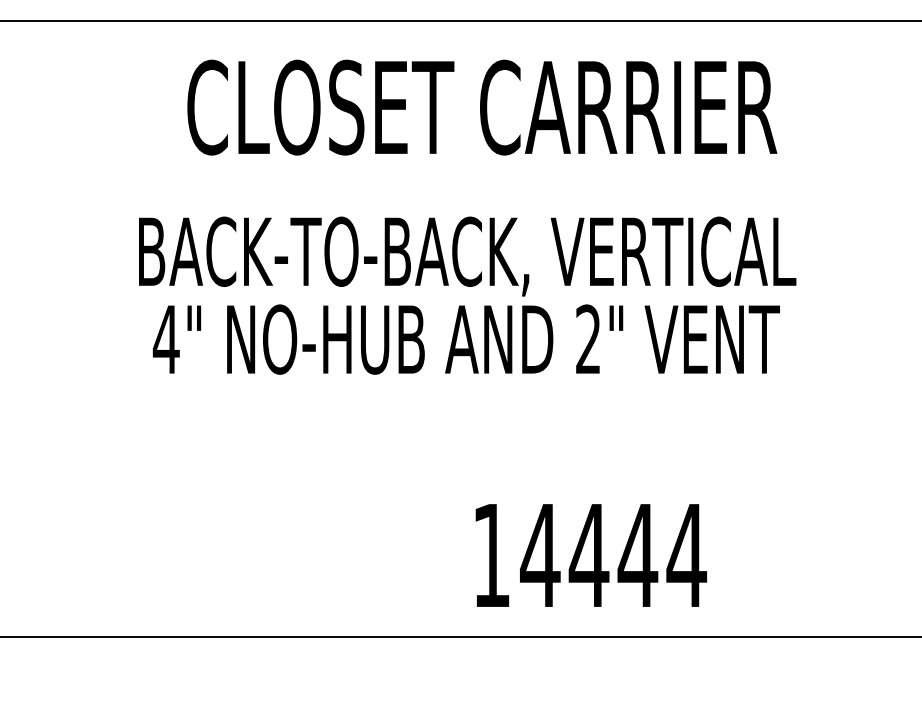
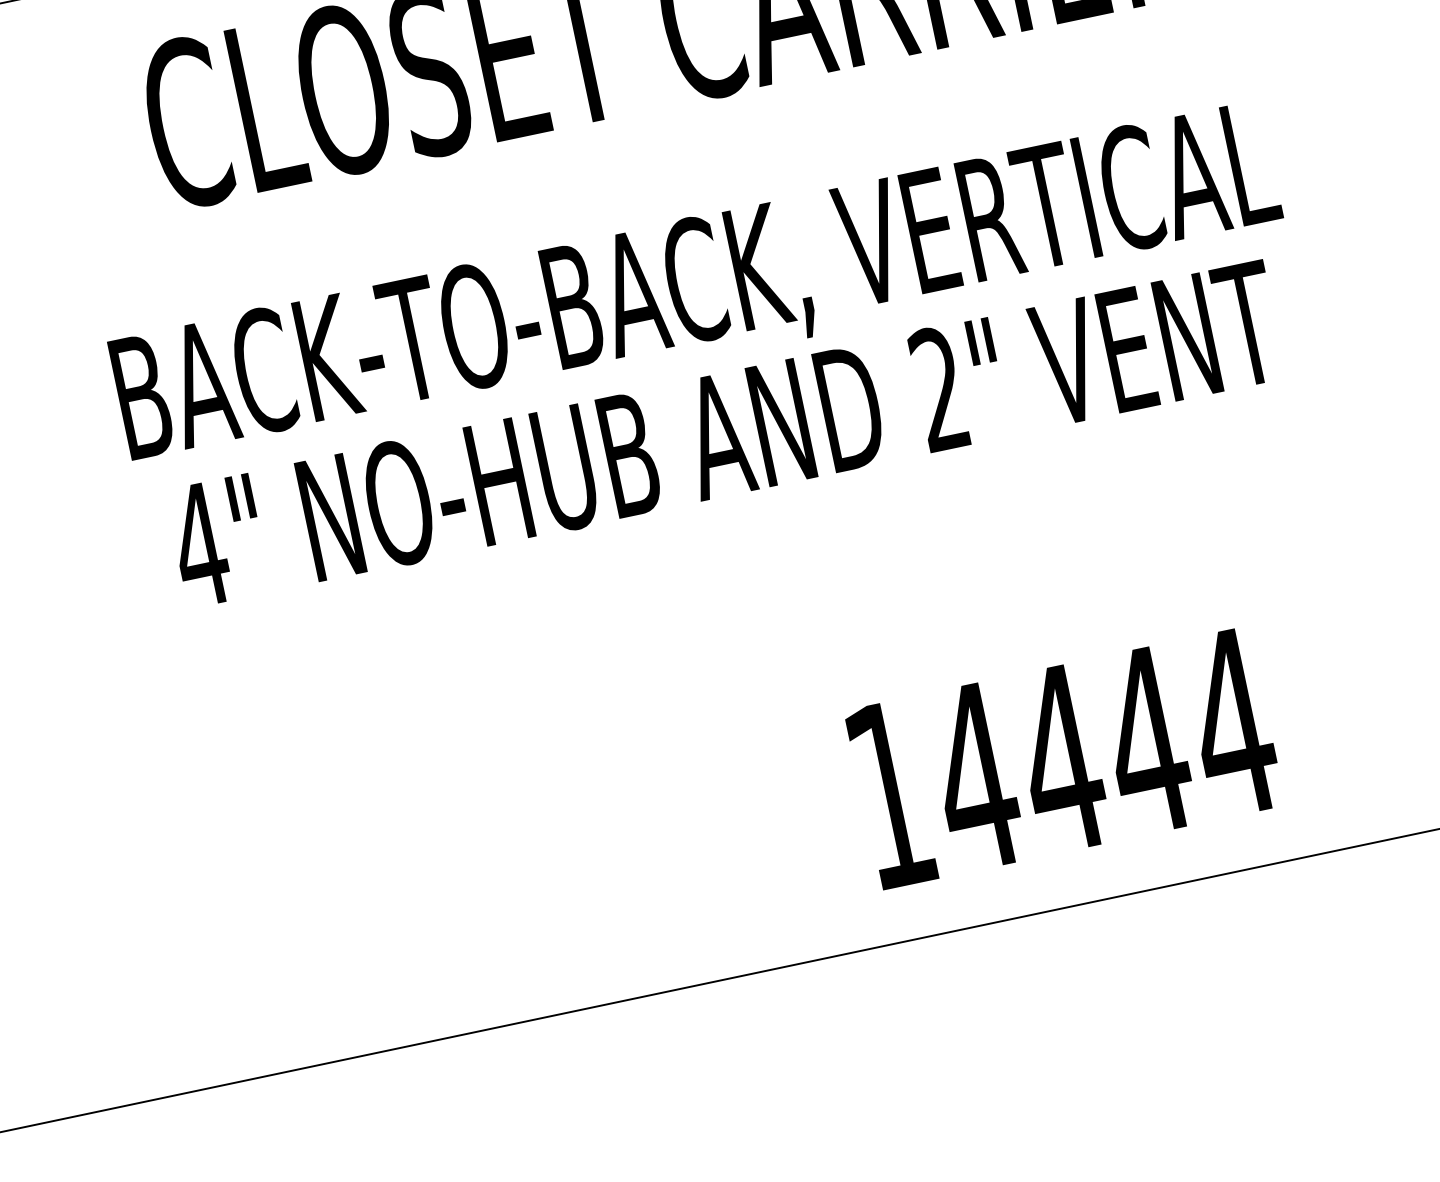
text: (590, 555) -> (1063, 758), moved

